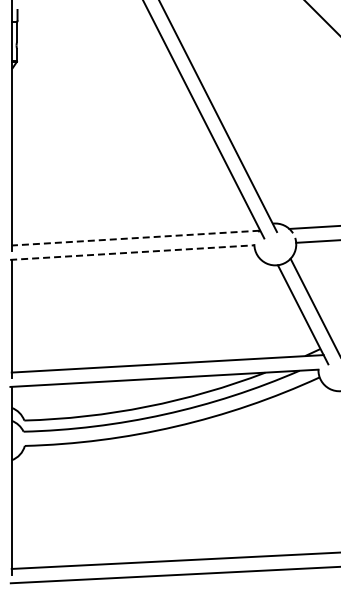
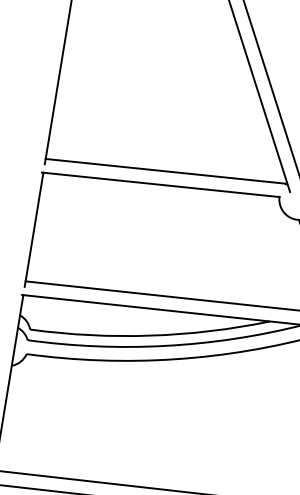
line: (135, 238) -> (166, 171), dashed -> solid
line: (132, 252) -> (160, 184), dashed -> solid

